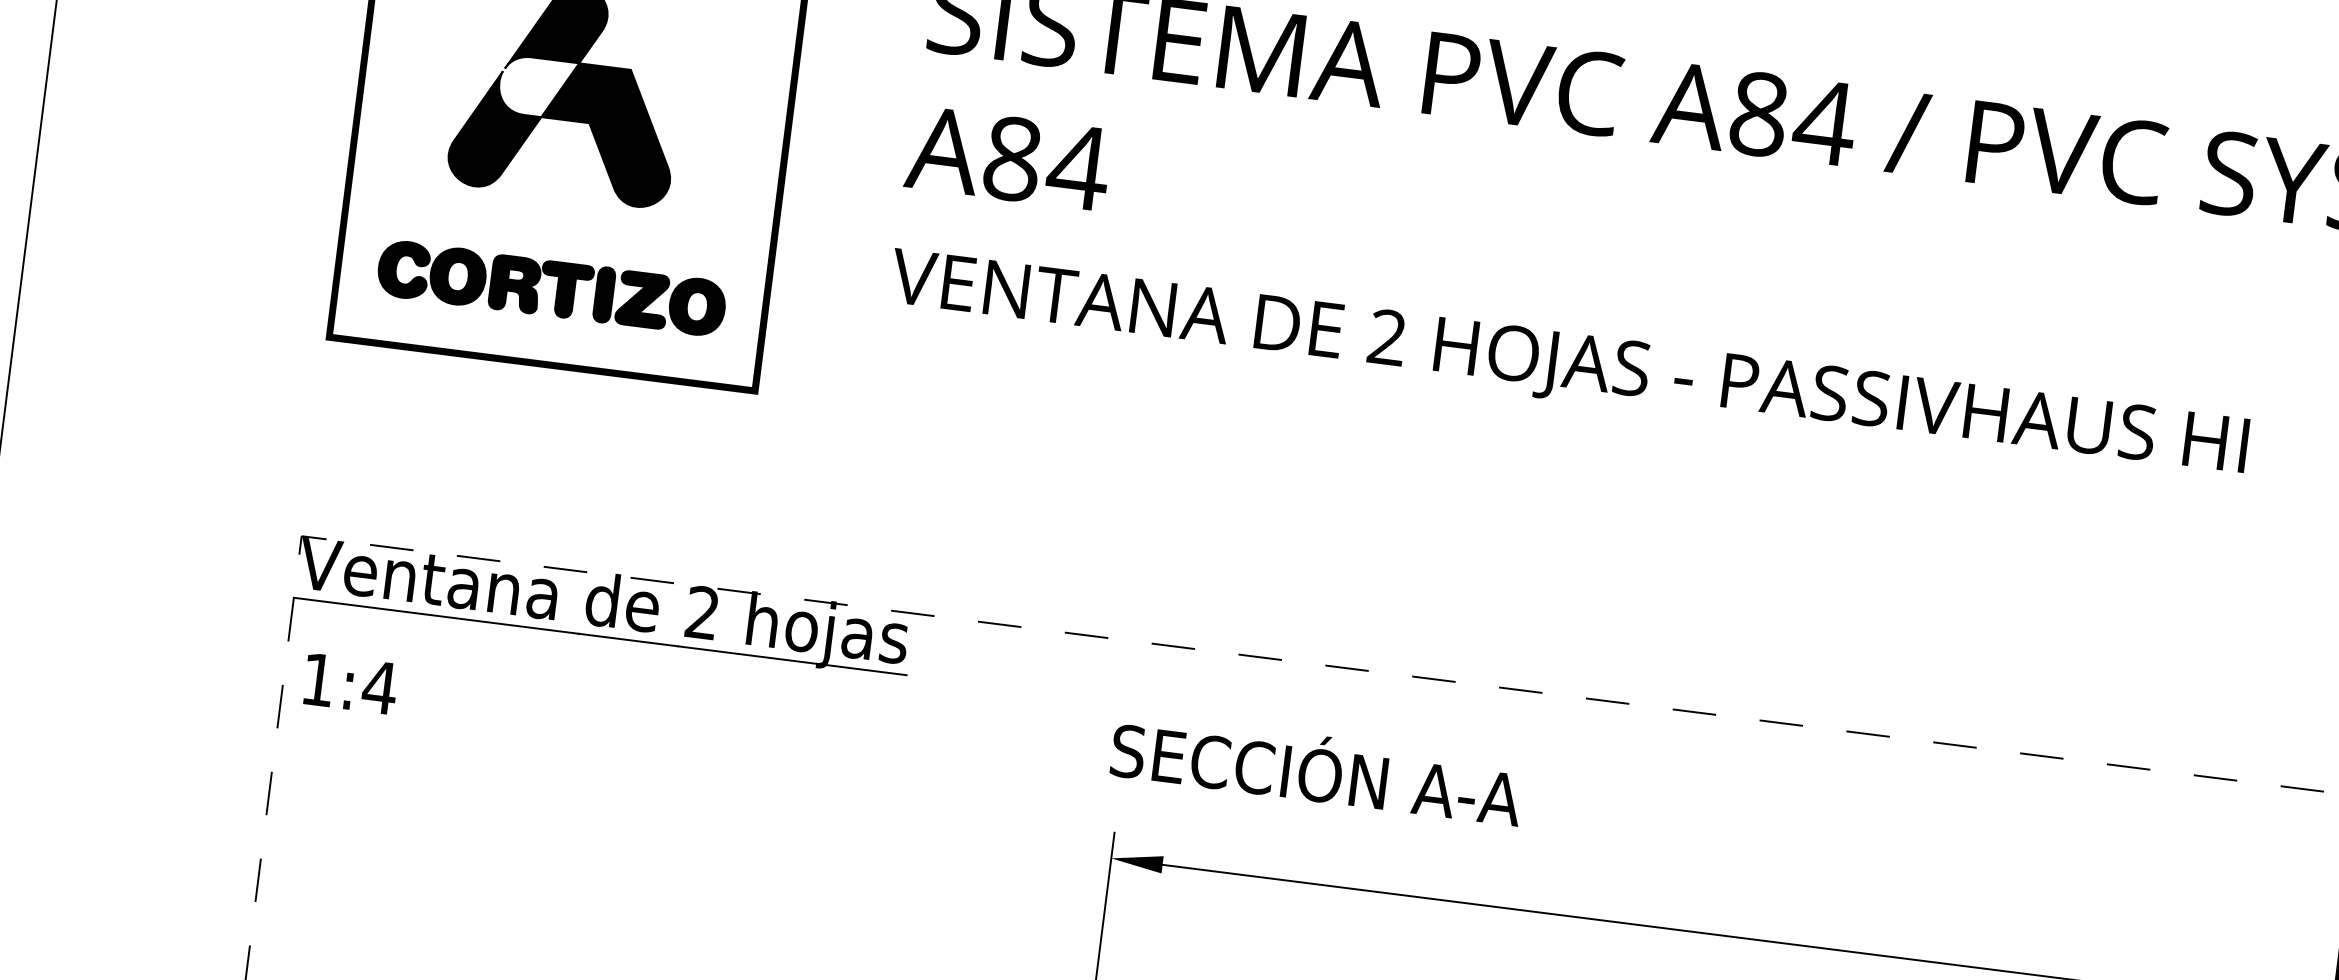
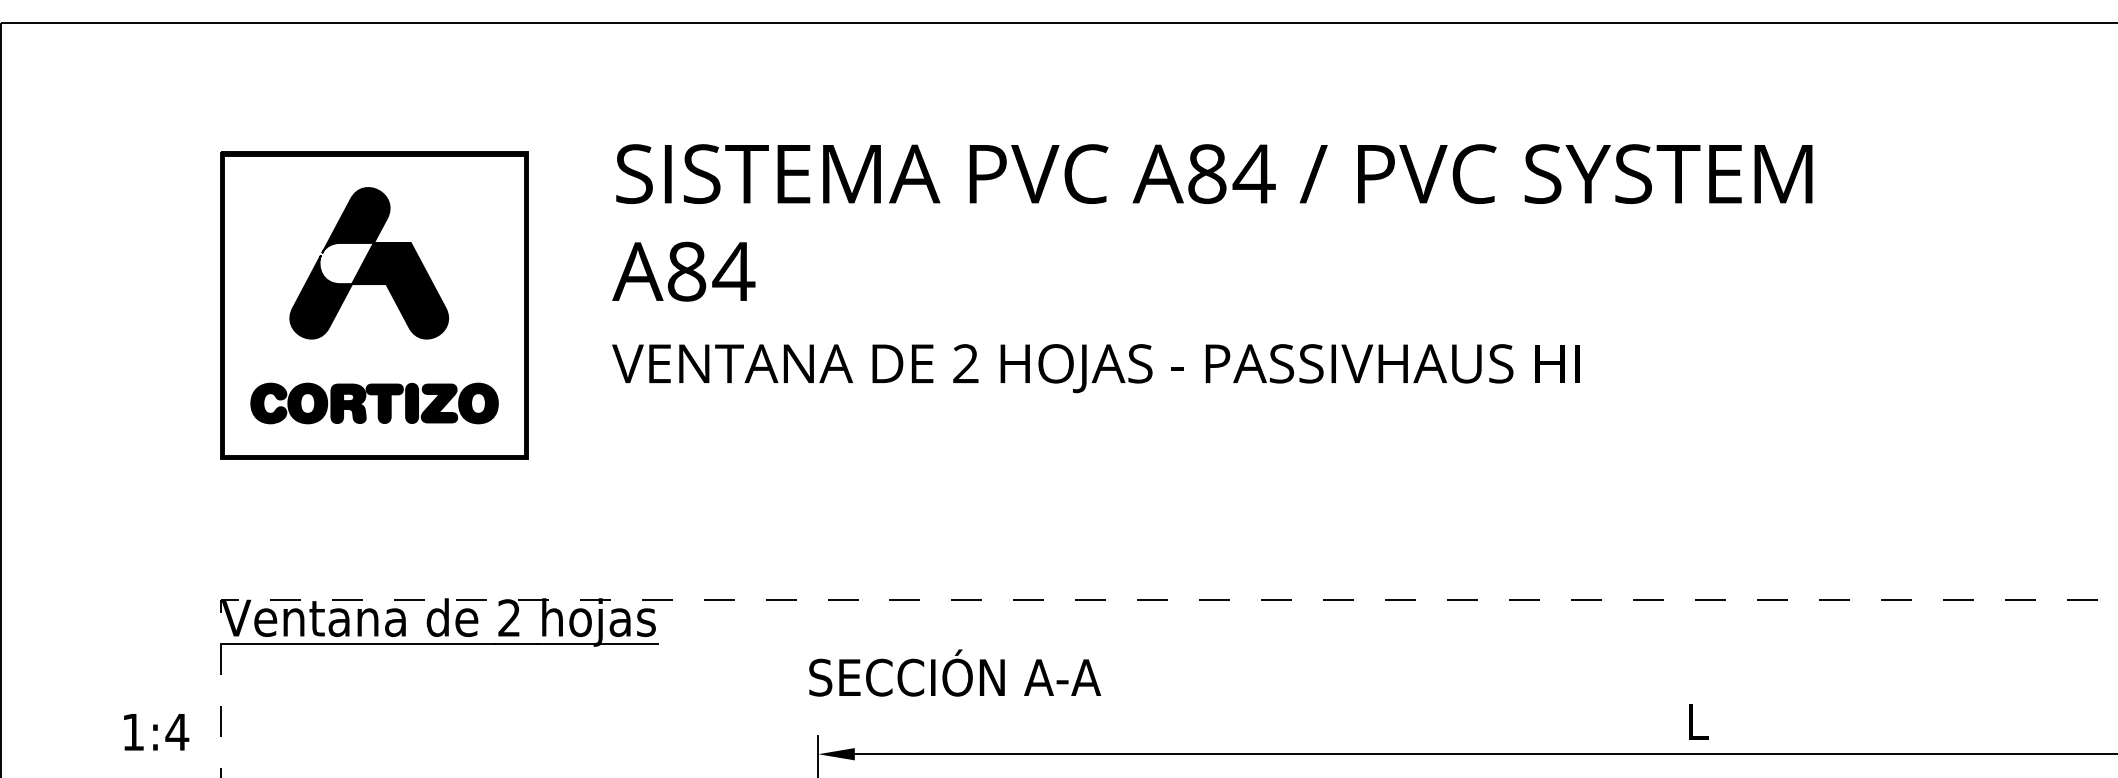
text: (350, 684) -> (156, 732), moved

